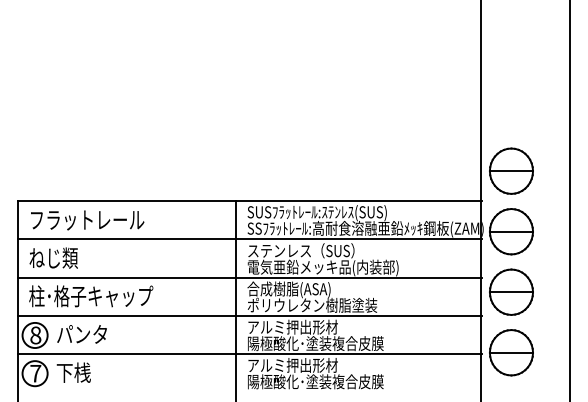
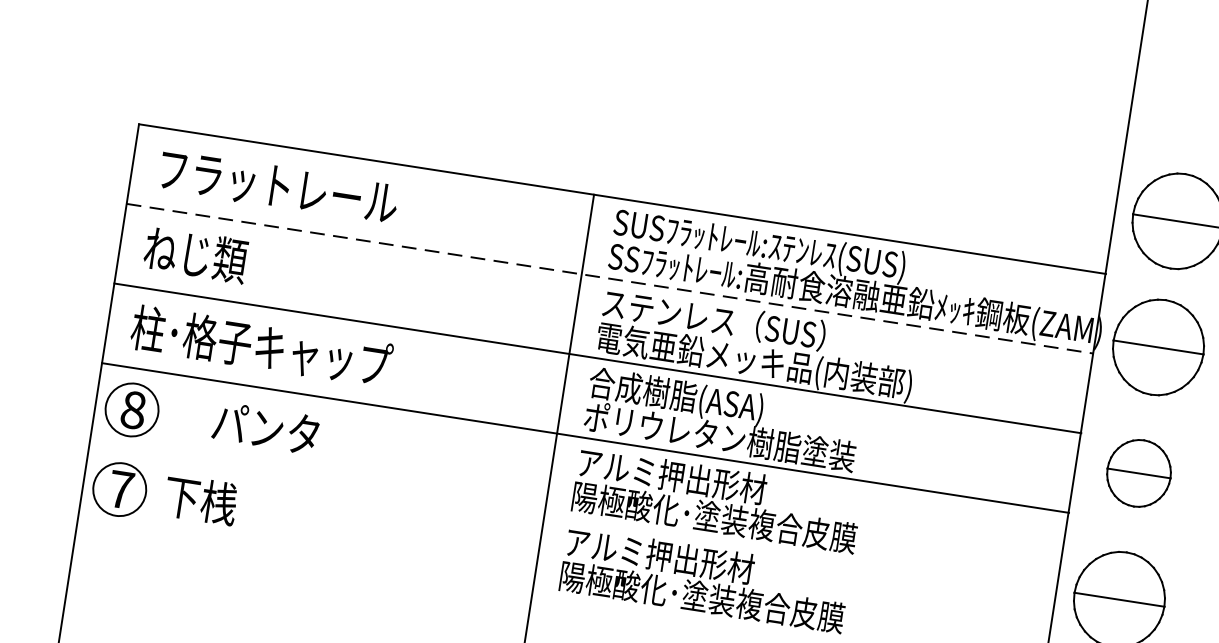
line: (249, 239) -> (609, 279), solid -> dashed
part: (511, 291) -> (1139, 472), size x0.7
text: (81, 334) -> (264, 428), moved
line: (249, 353) -> (573, 516), removed

